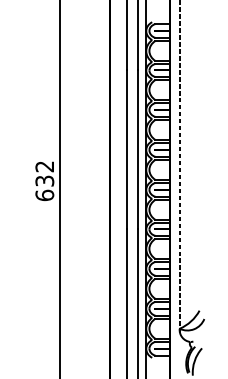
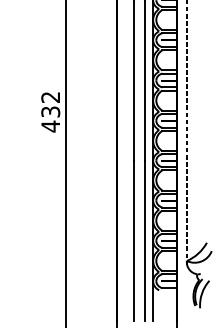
text: (44, 195) -> (50, 126), 632 -> 432

